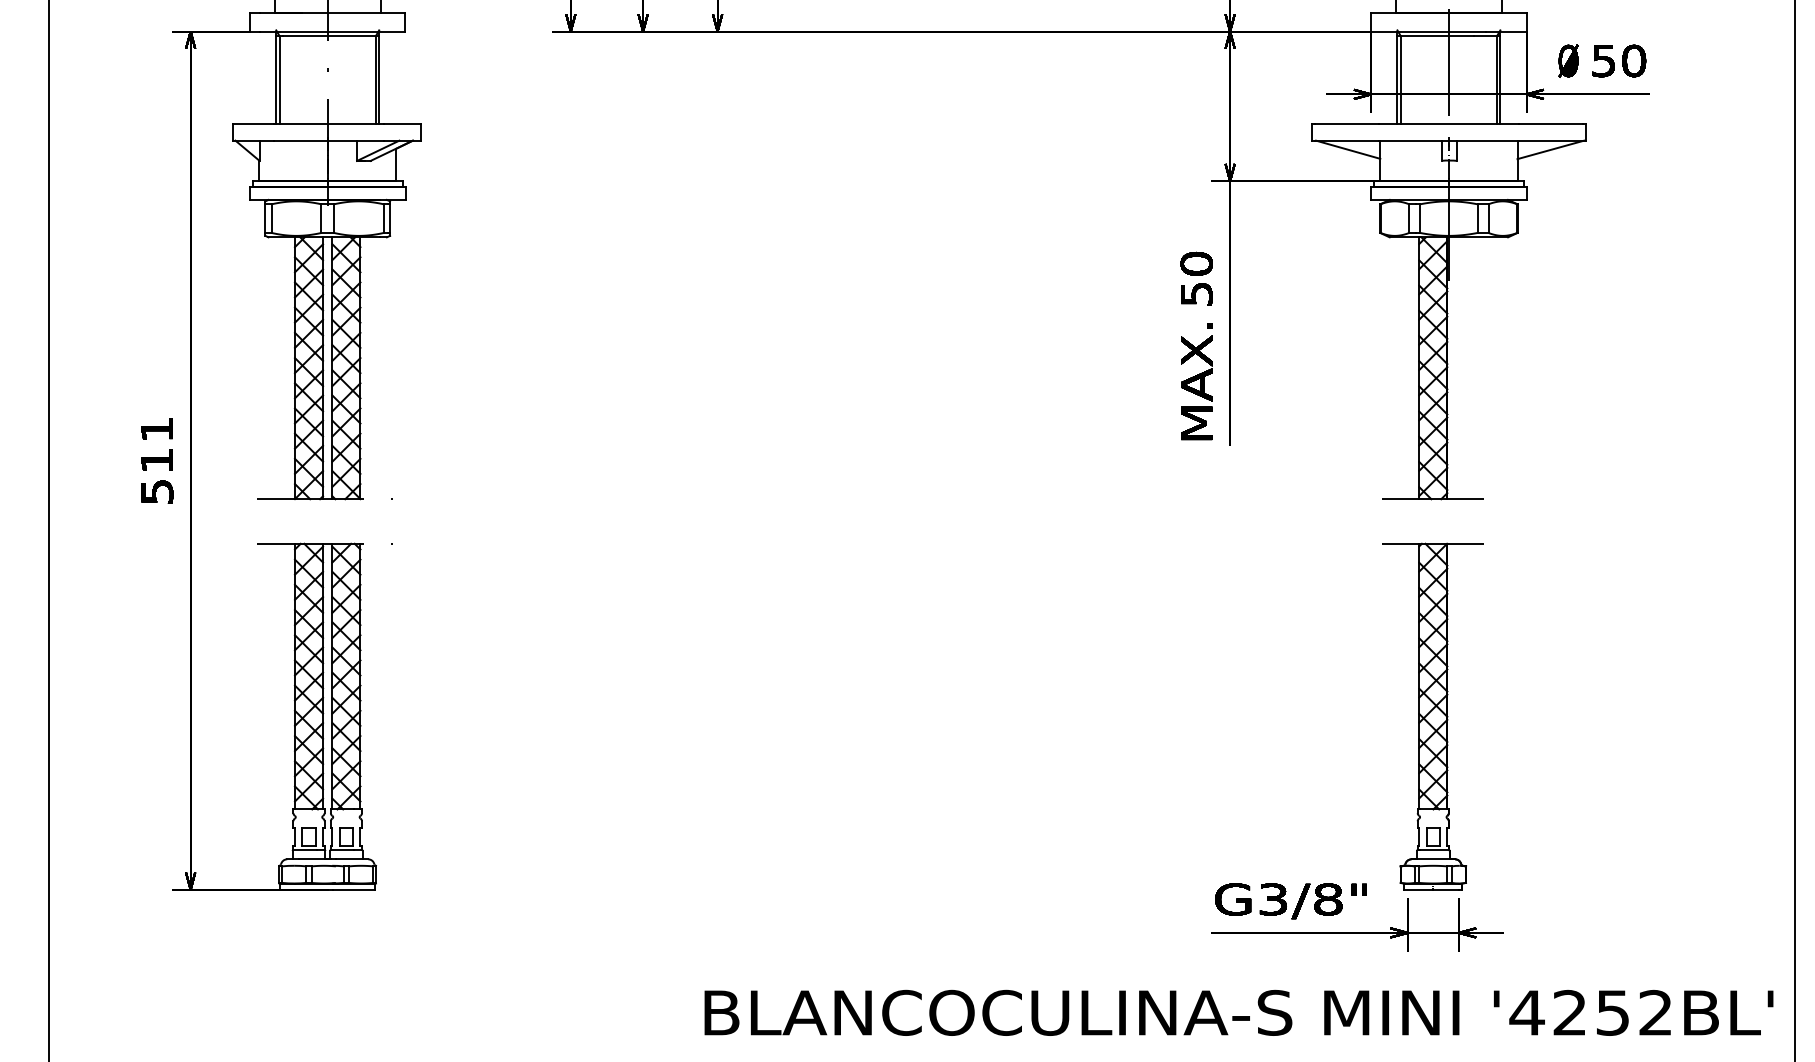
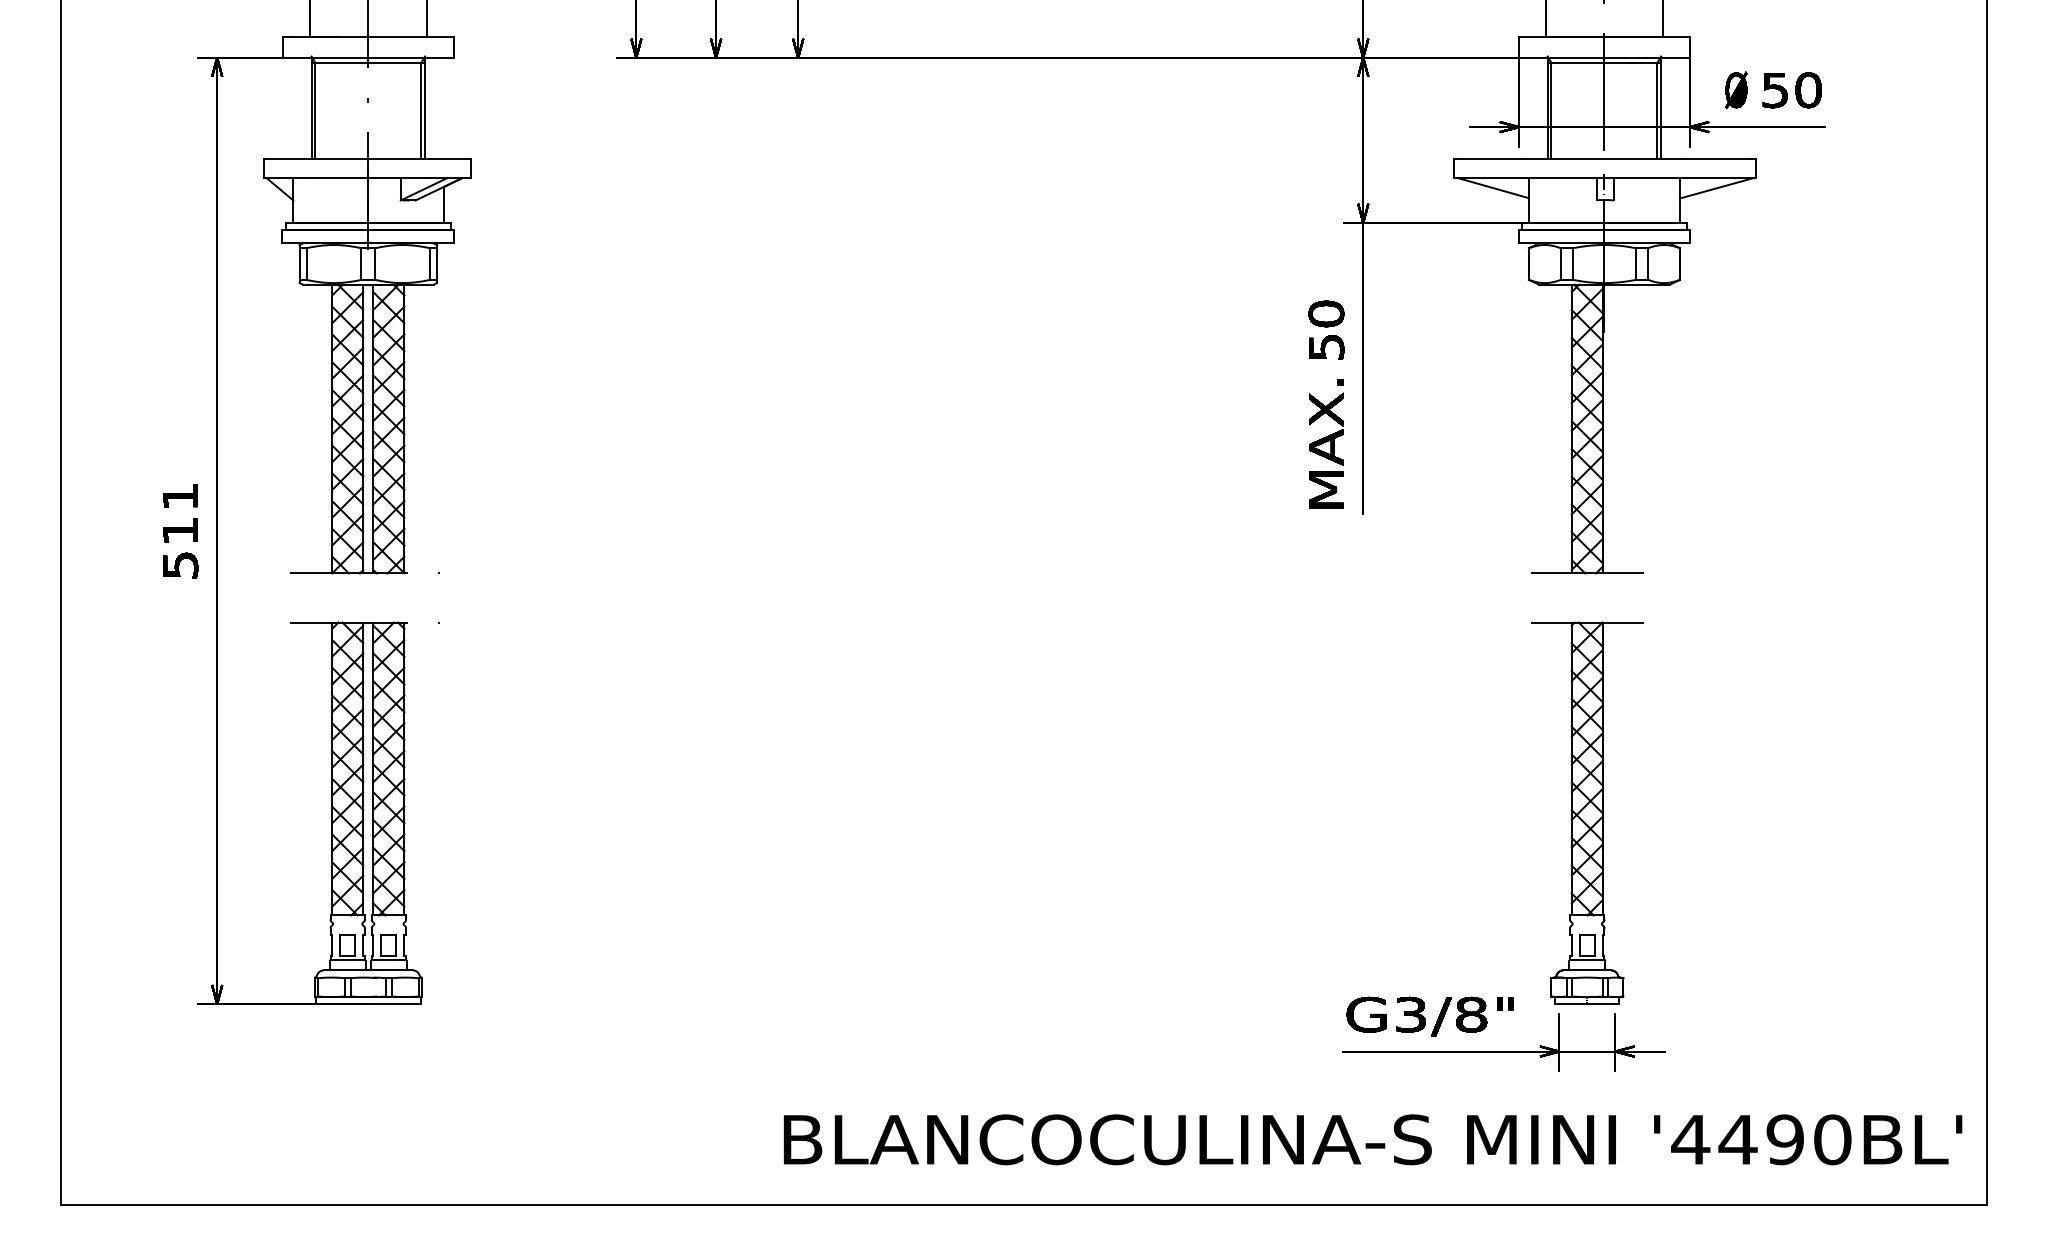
text: (1612, 1012) -> (1784, 1139), '4252BL' -> '4490BL'

